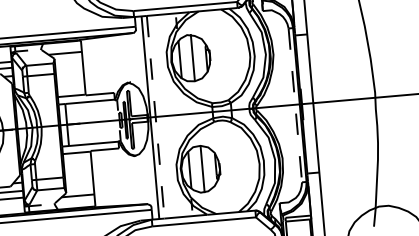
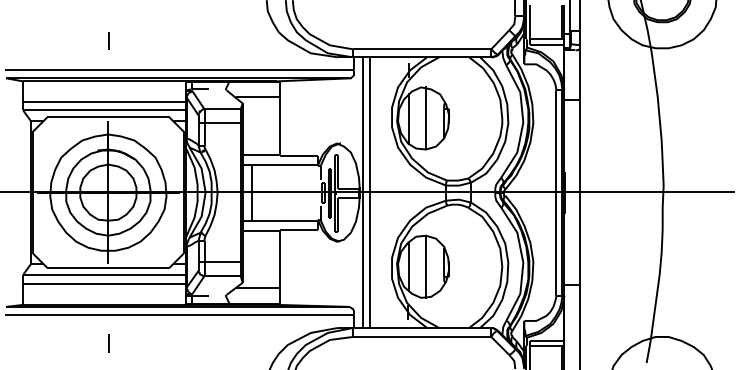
line: (295, 105) -> (556, 193), dashed -> solid
line: (155, 117) -> (369, 193), dashed -> solid

